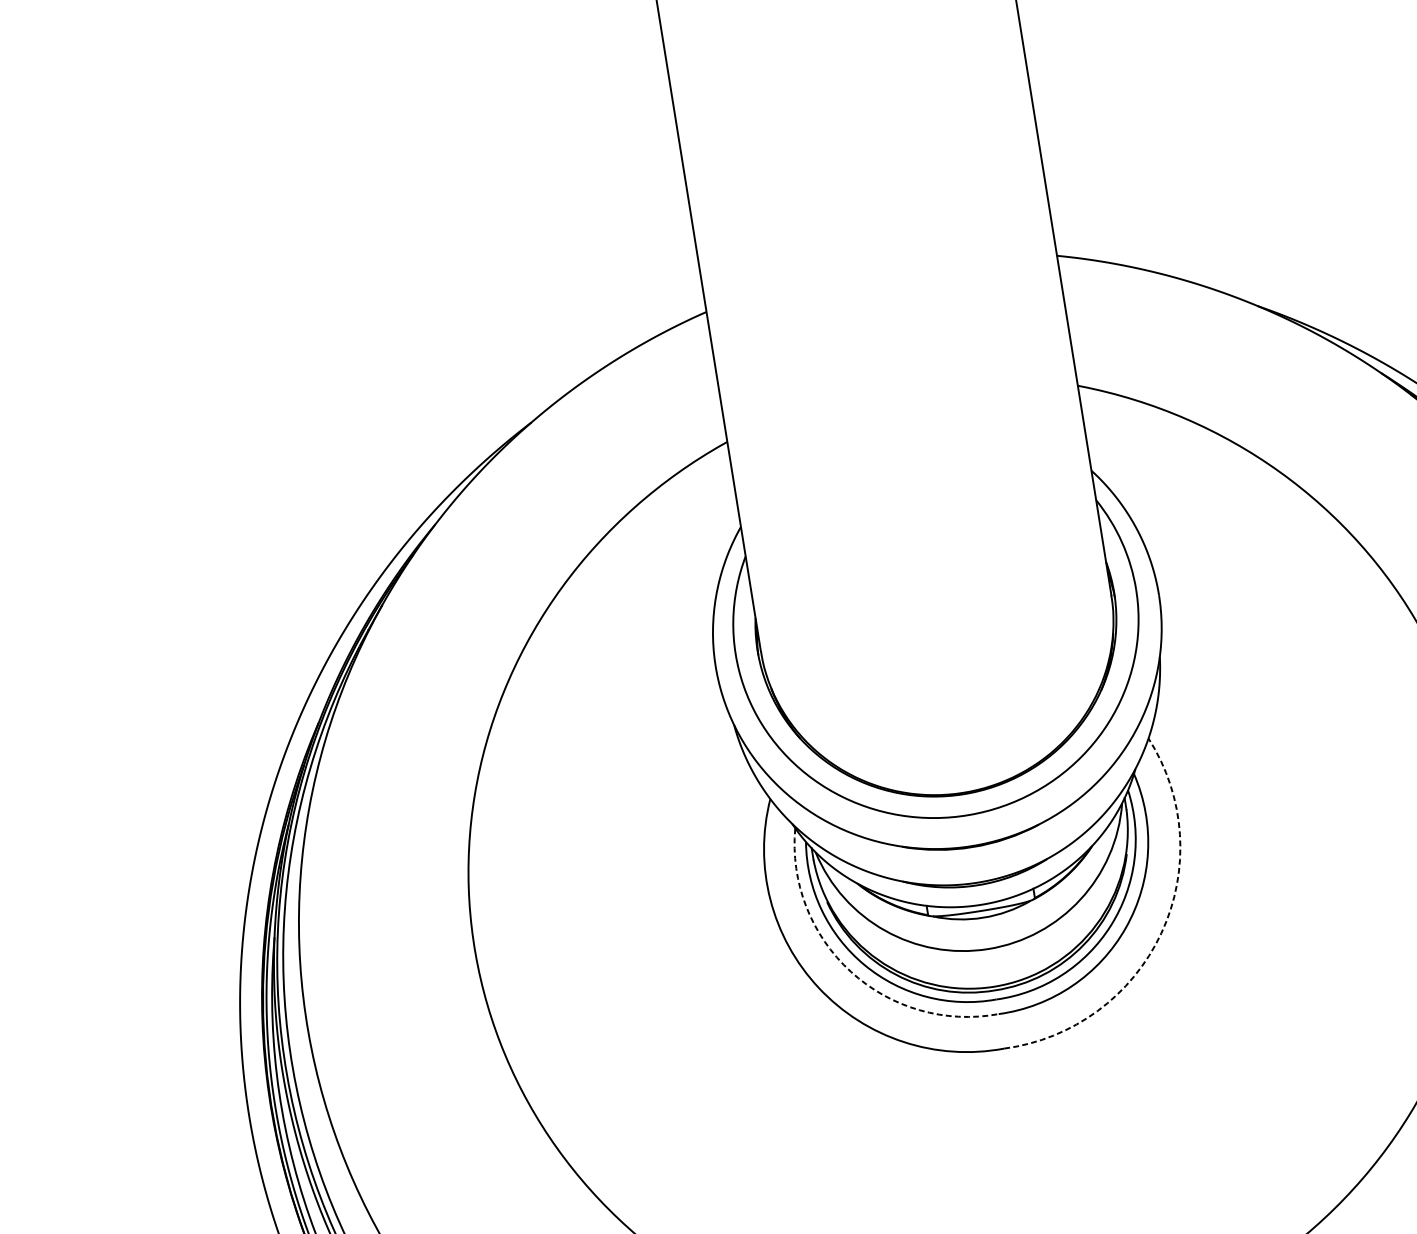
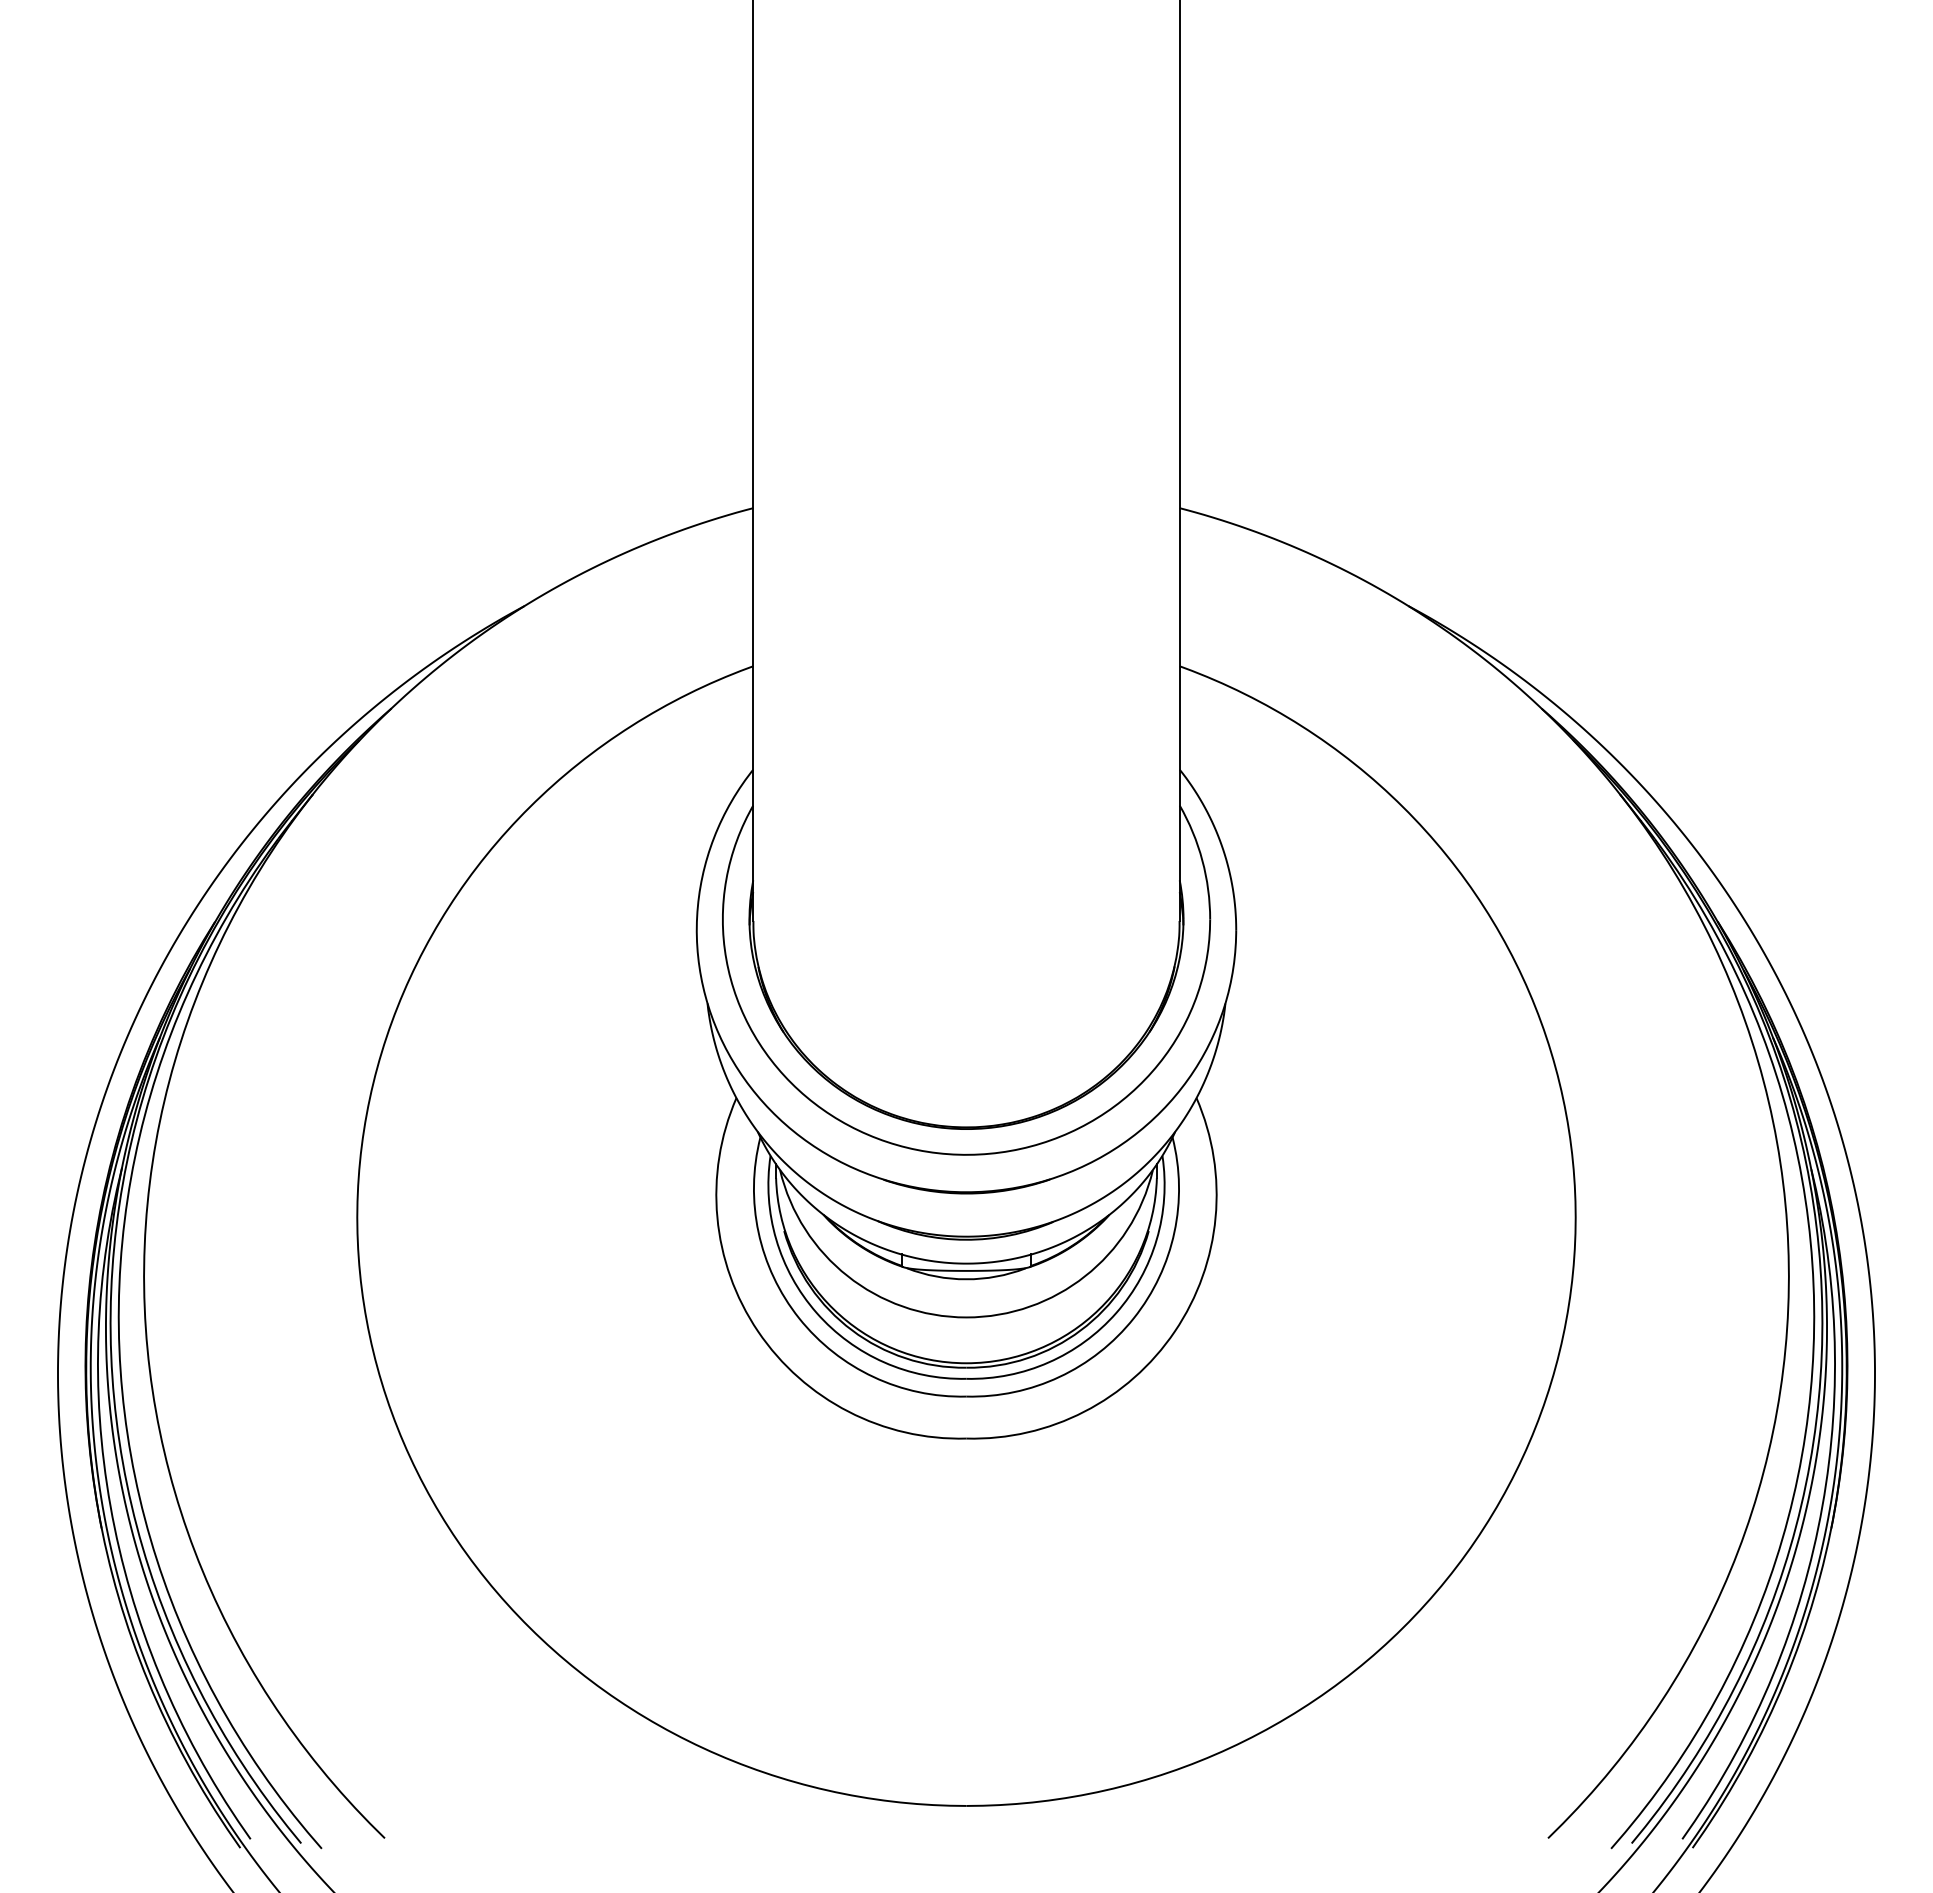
arc: (1161, 933) -> (1174, 1331), dashed -> solid
arc: (851, 971) -> (799, 1318), dashed -> solid

